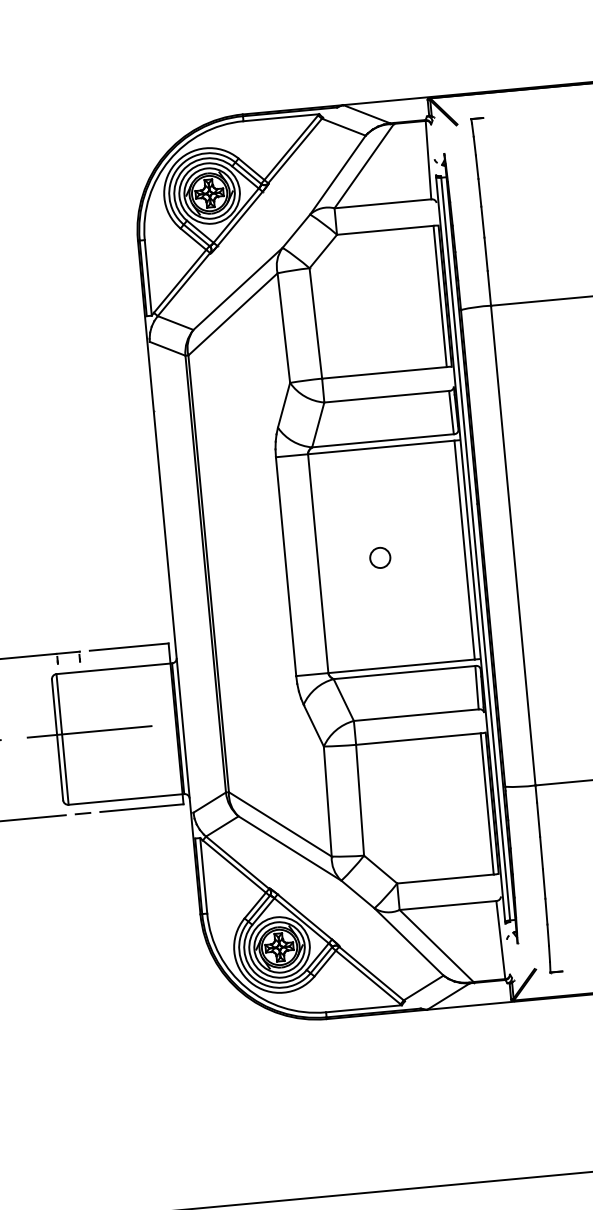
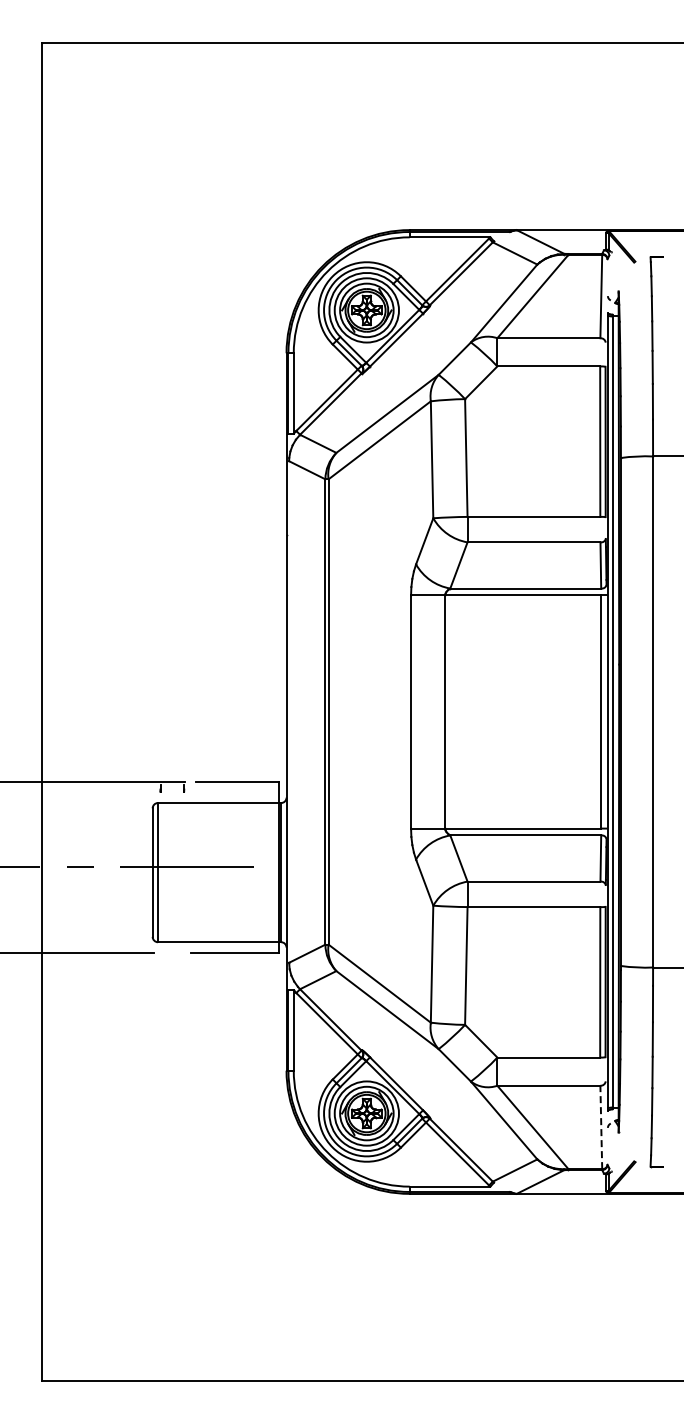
circle: (379, 557) -> (510, 711), removed
line: (83, 813) -> (172, 952), removed
line: (501, 940) -> (601, 1127), solid -> dashed

